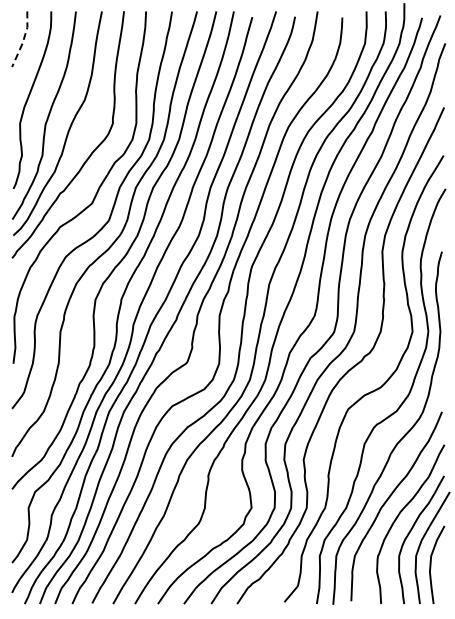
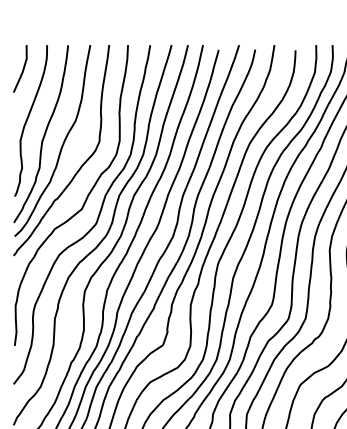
line: (23, 39) -> (23, 69), dashed -> solid

